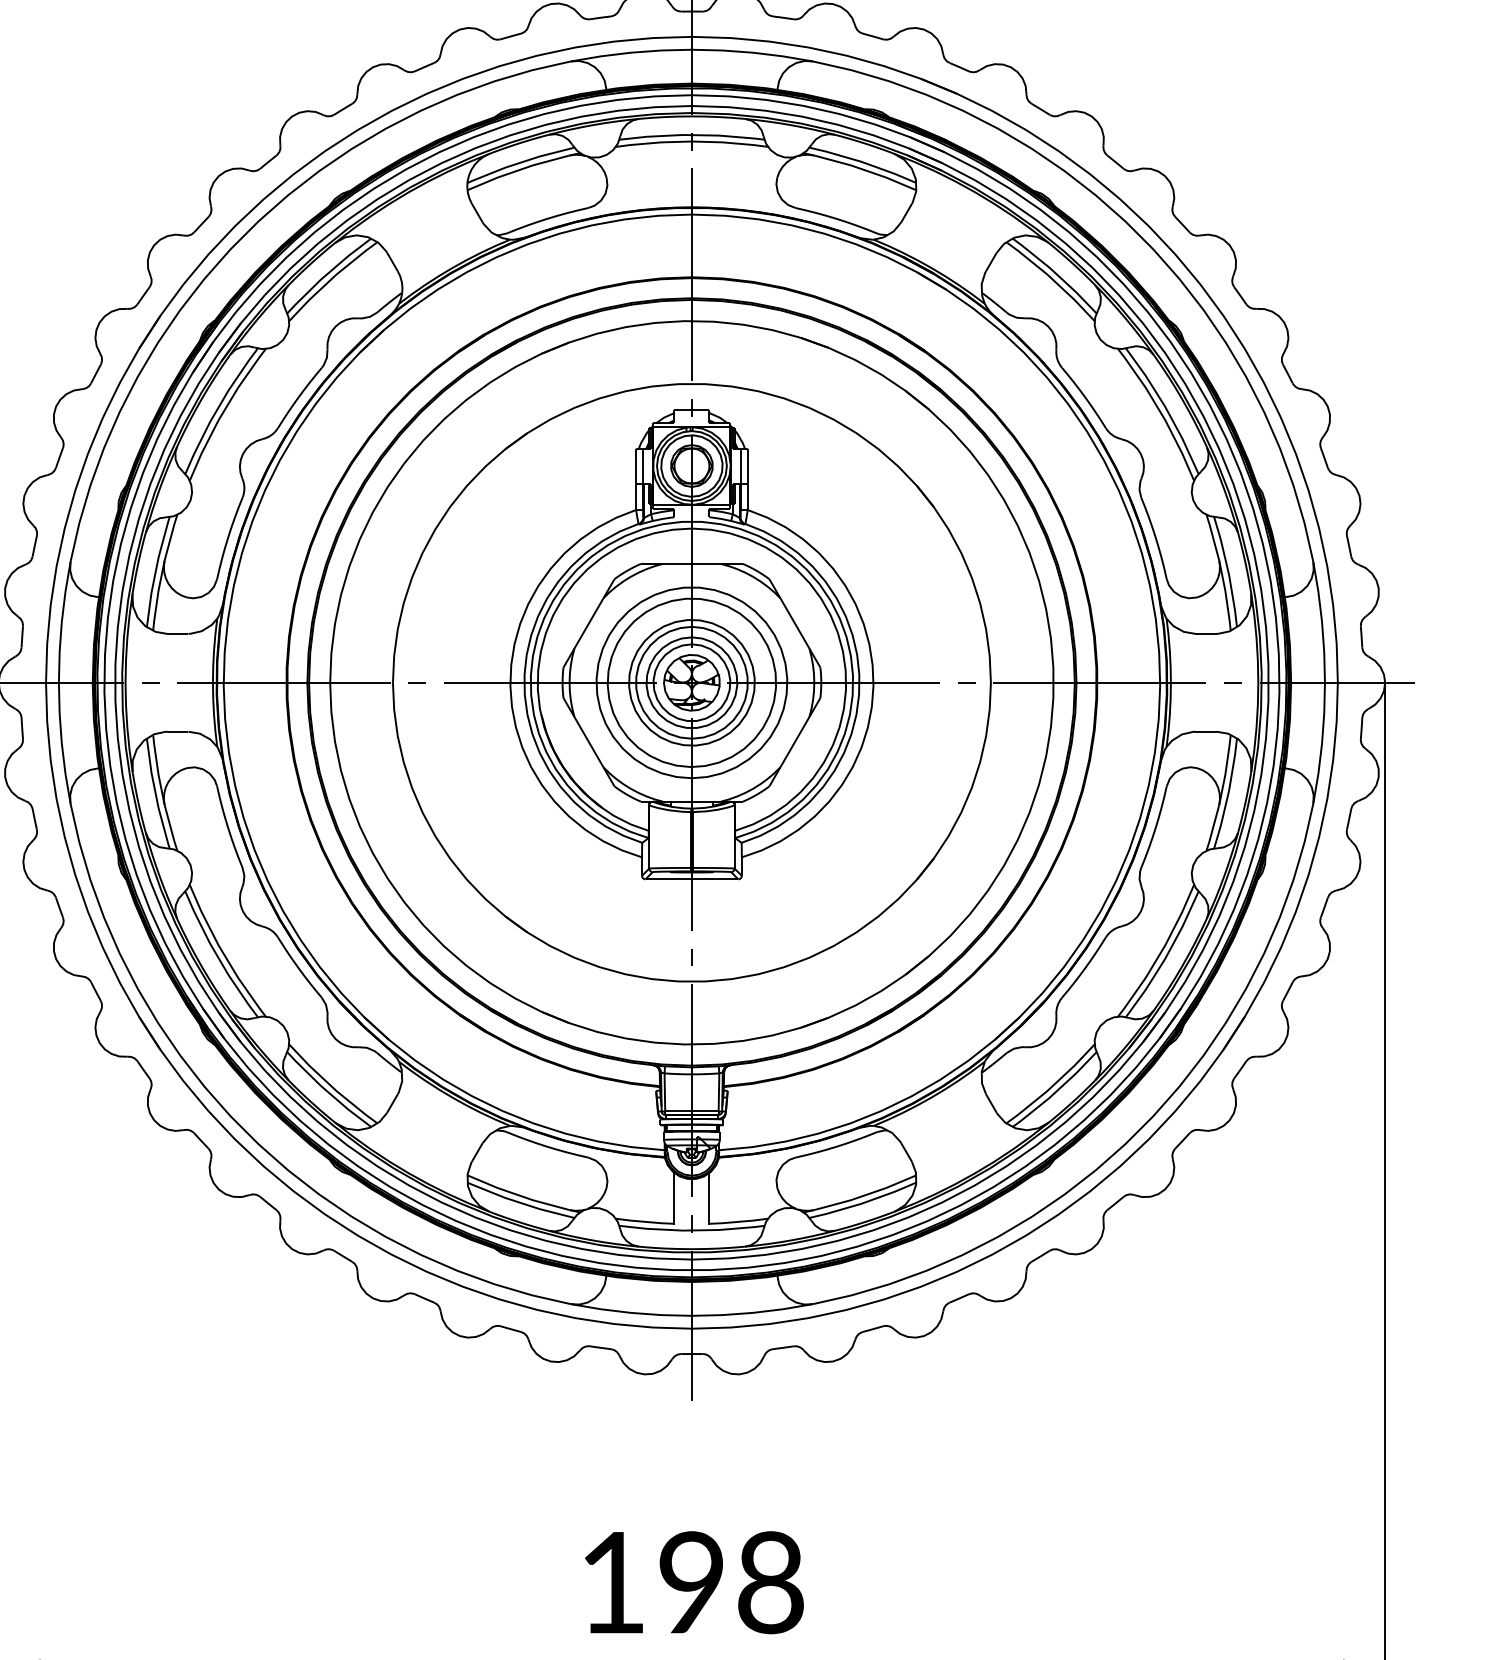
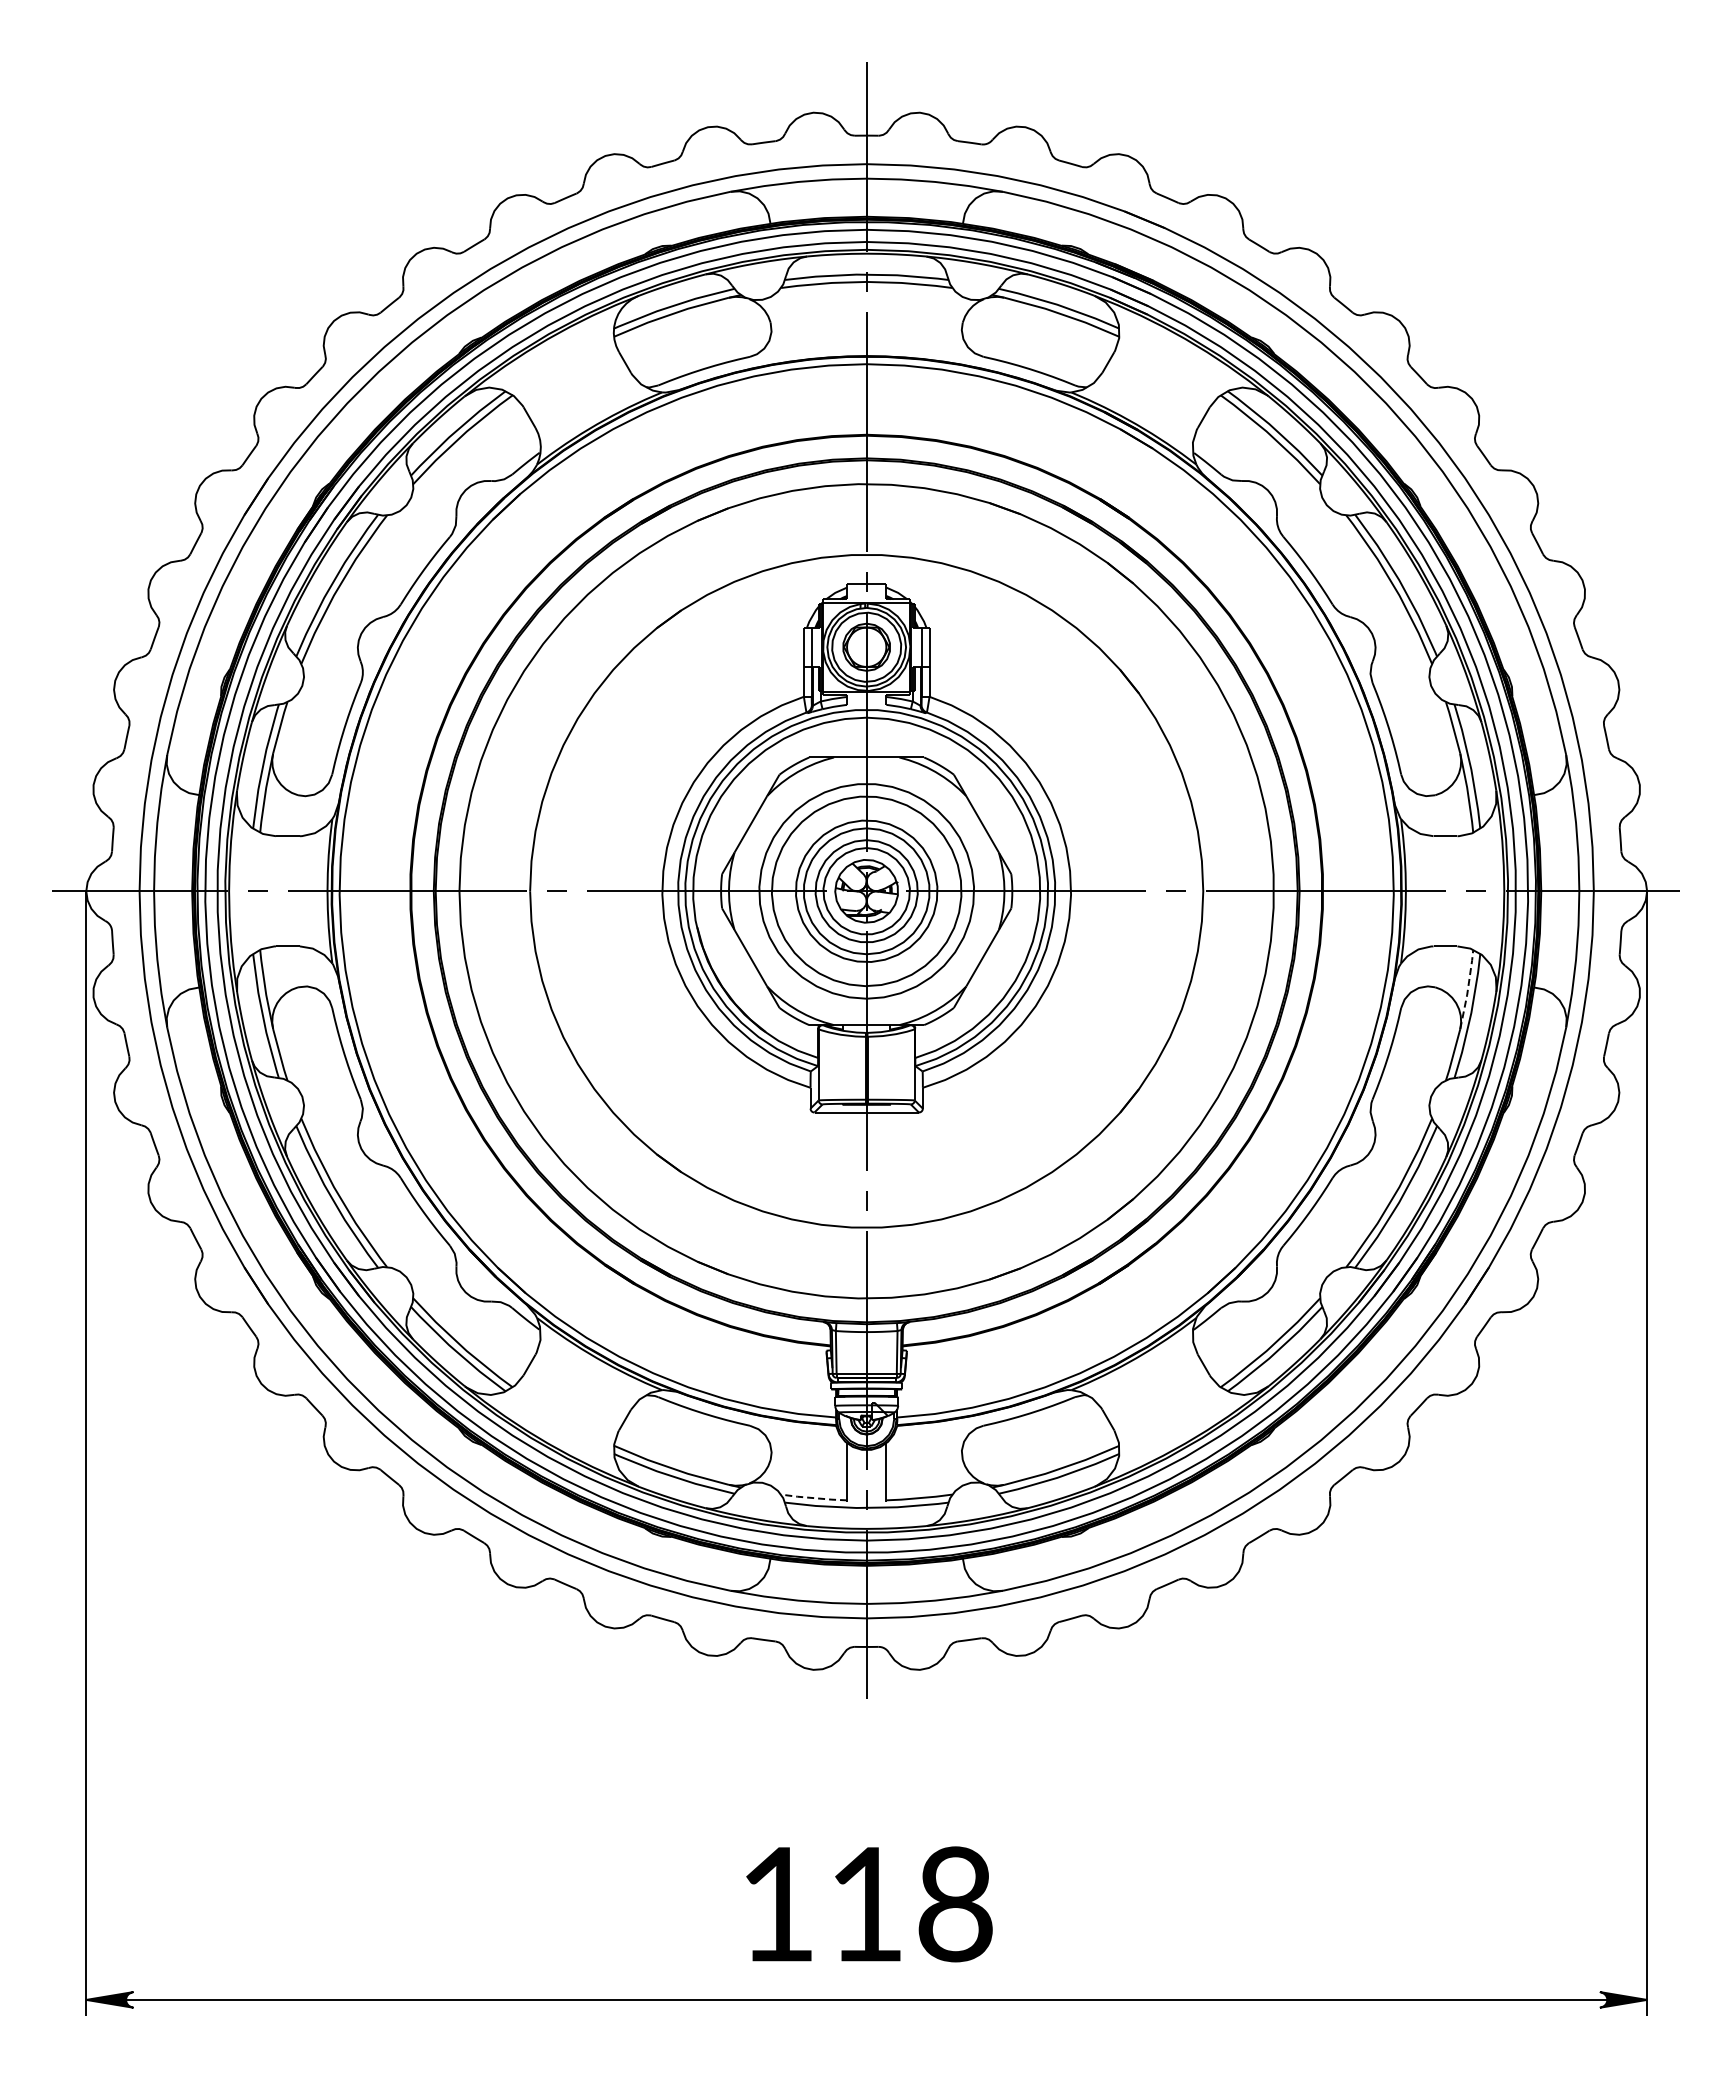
line: (1226, 770) -> (1468, 989), solid -> dashed
line: (645, 1222) -> (814, 1498), solid -> dashed
text: (690, 1581) -> (865, 1903), 198 -> 118

